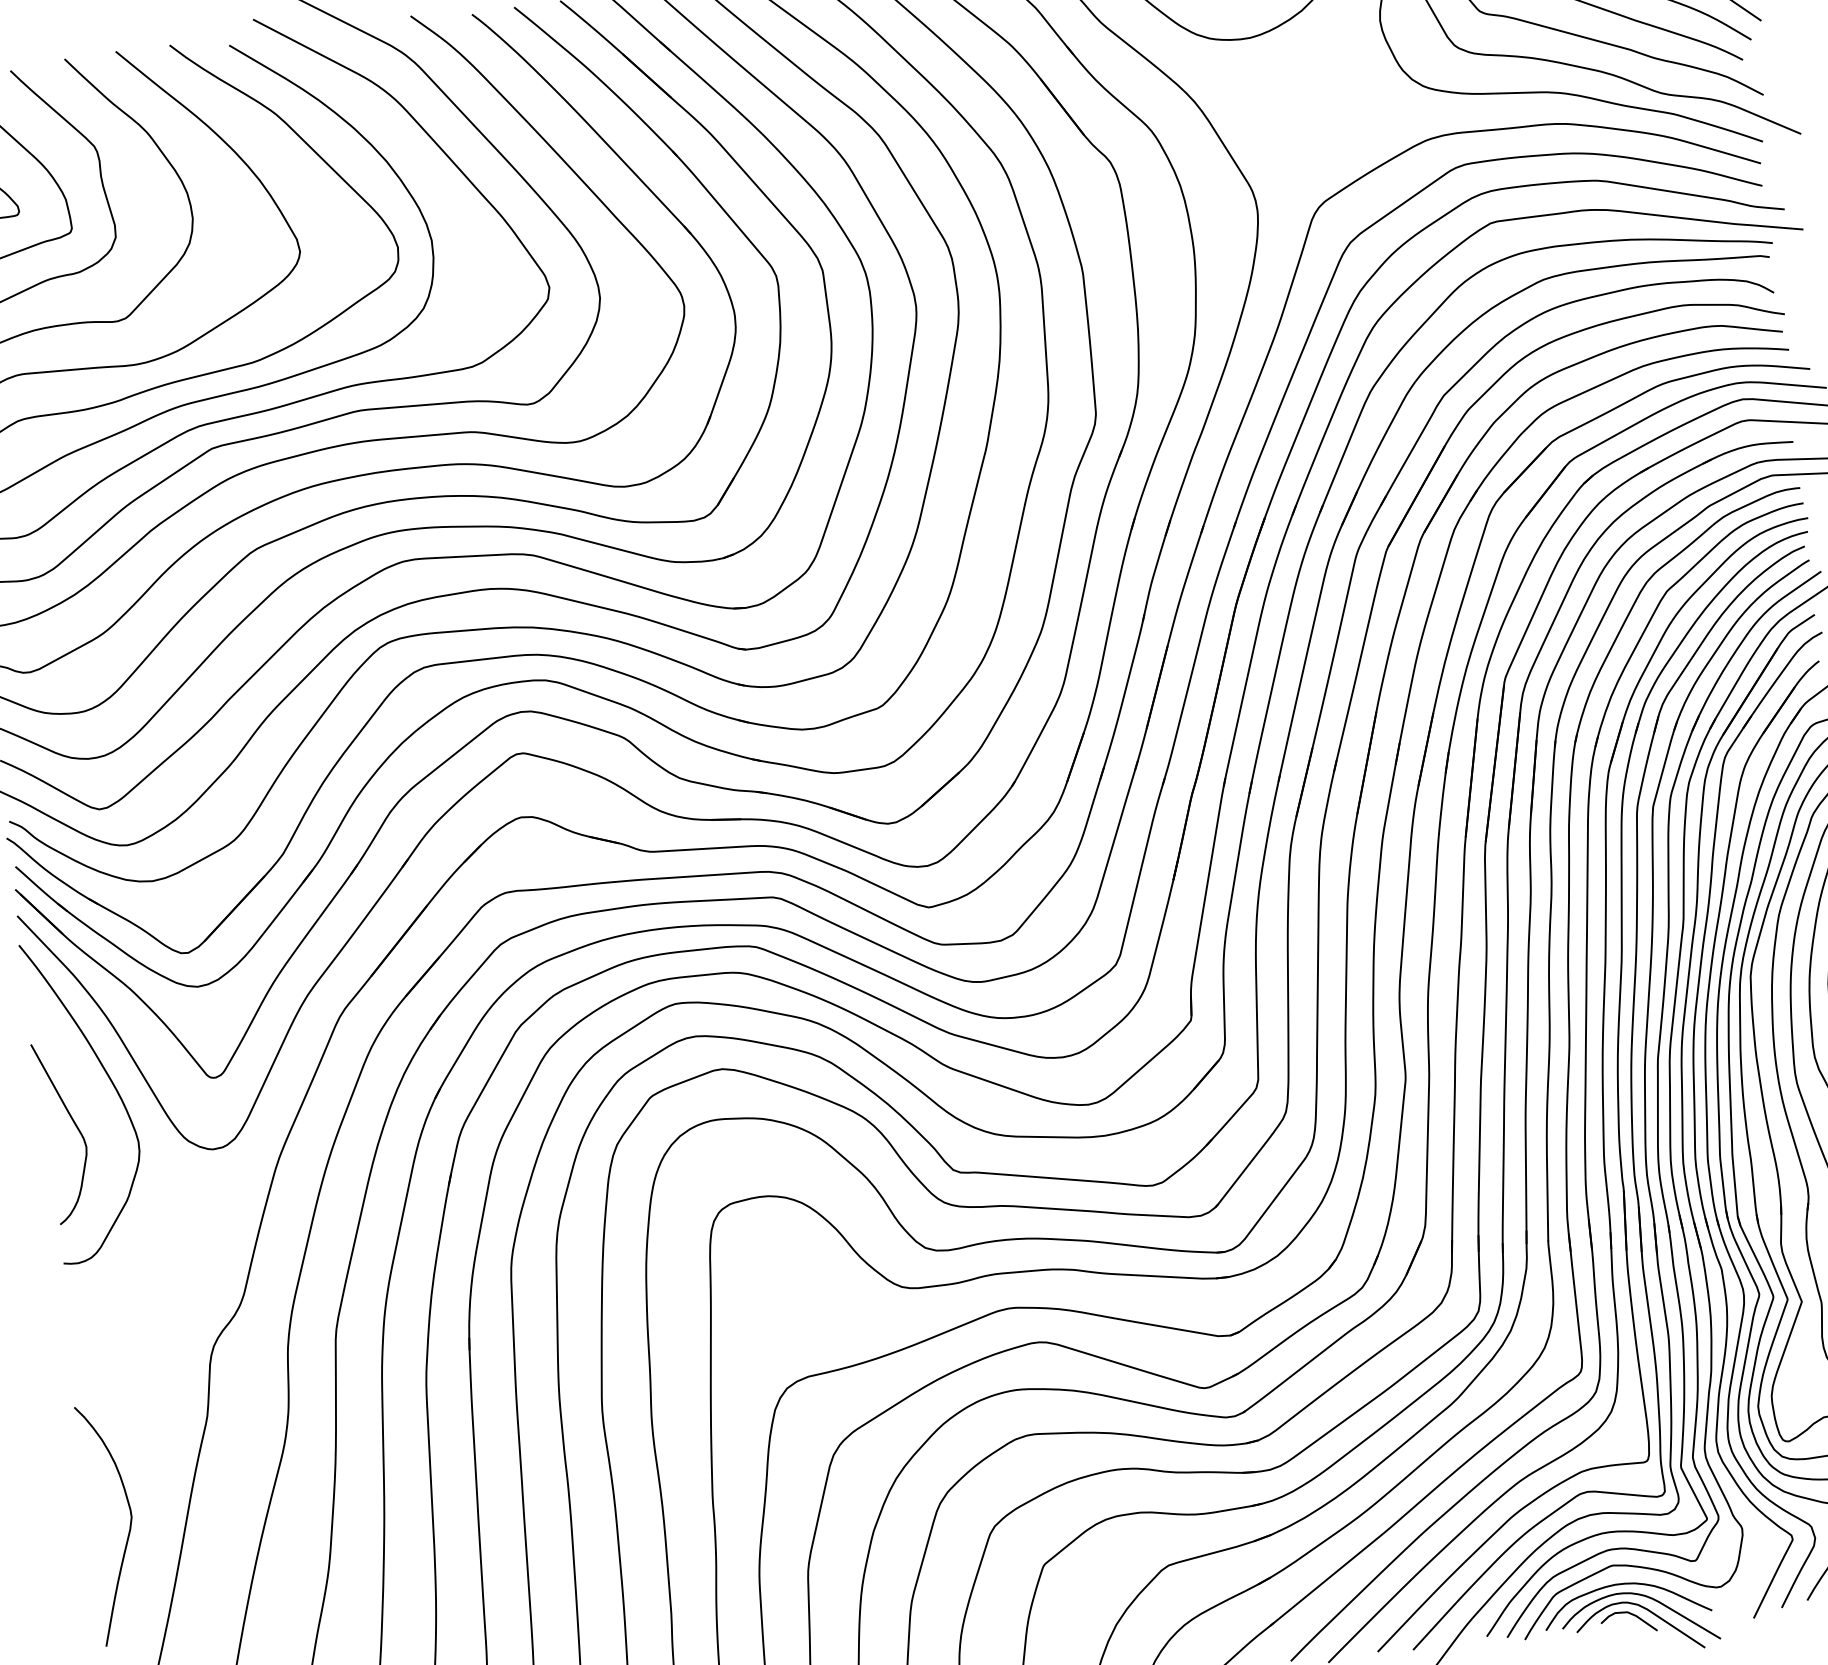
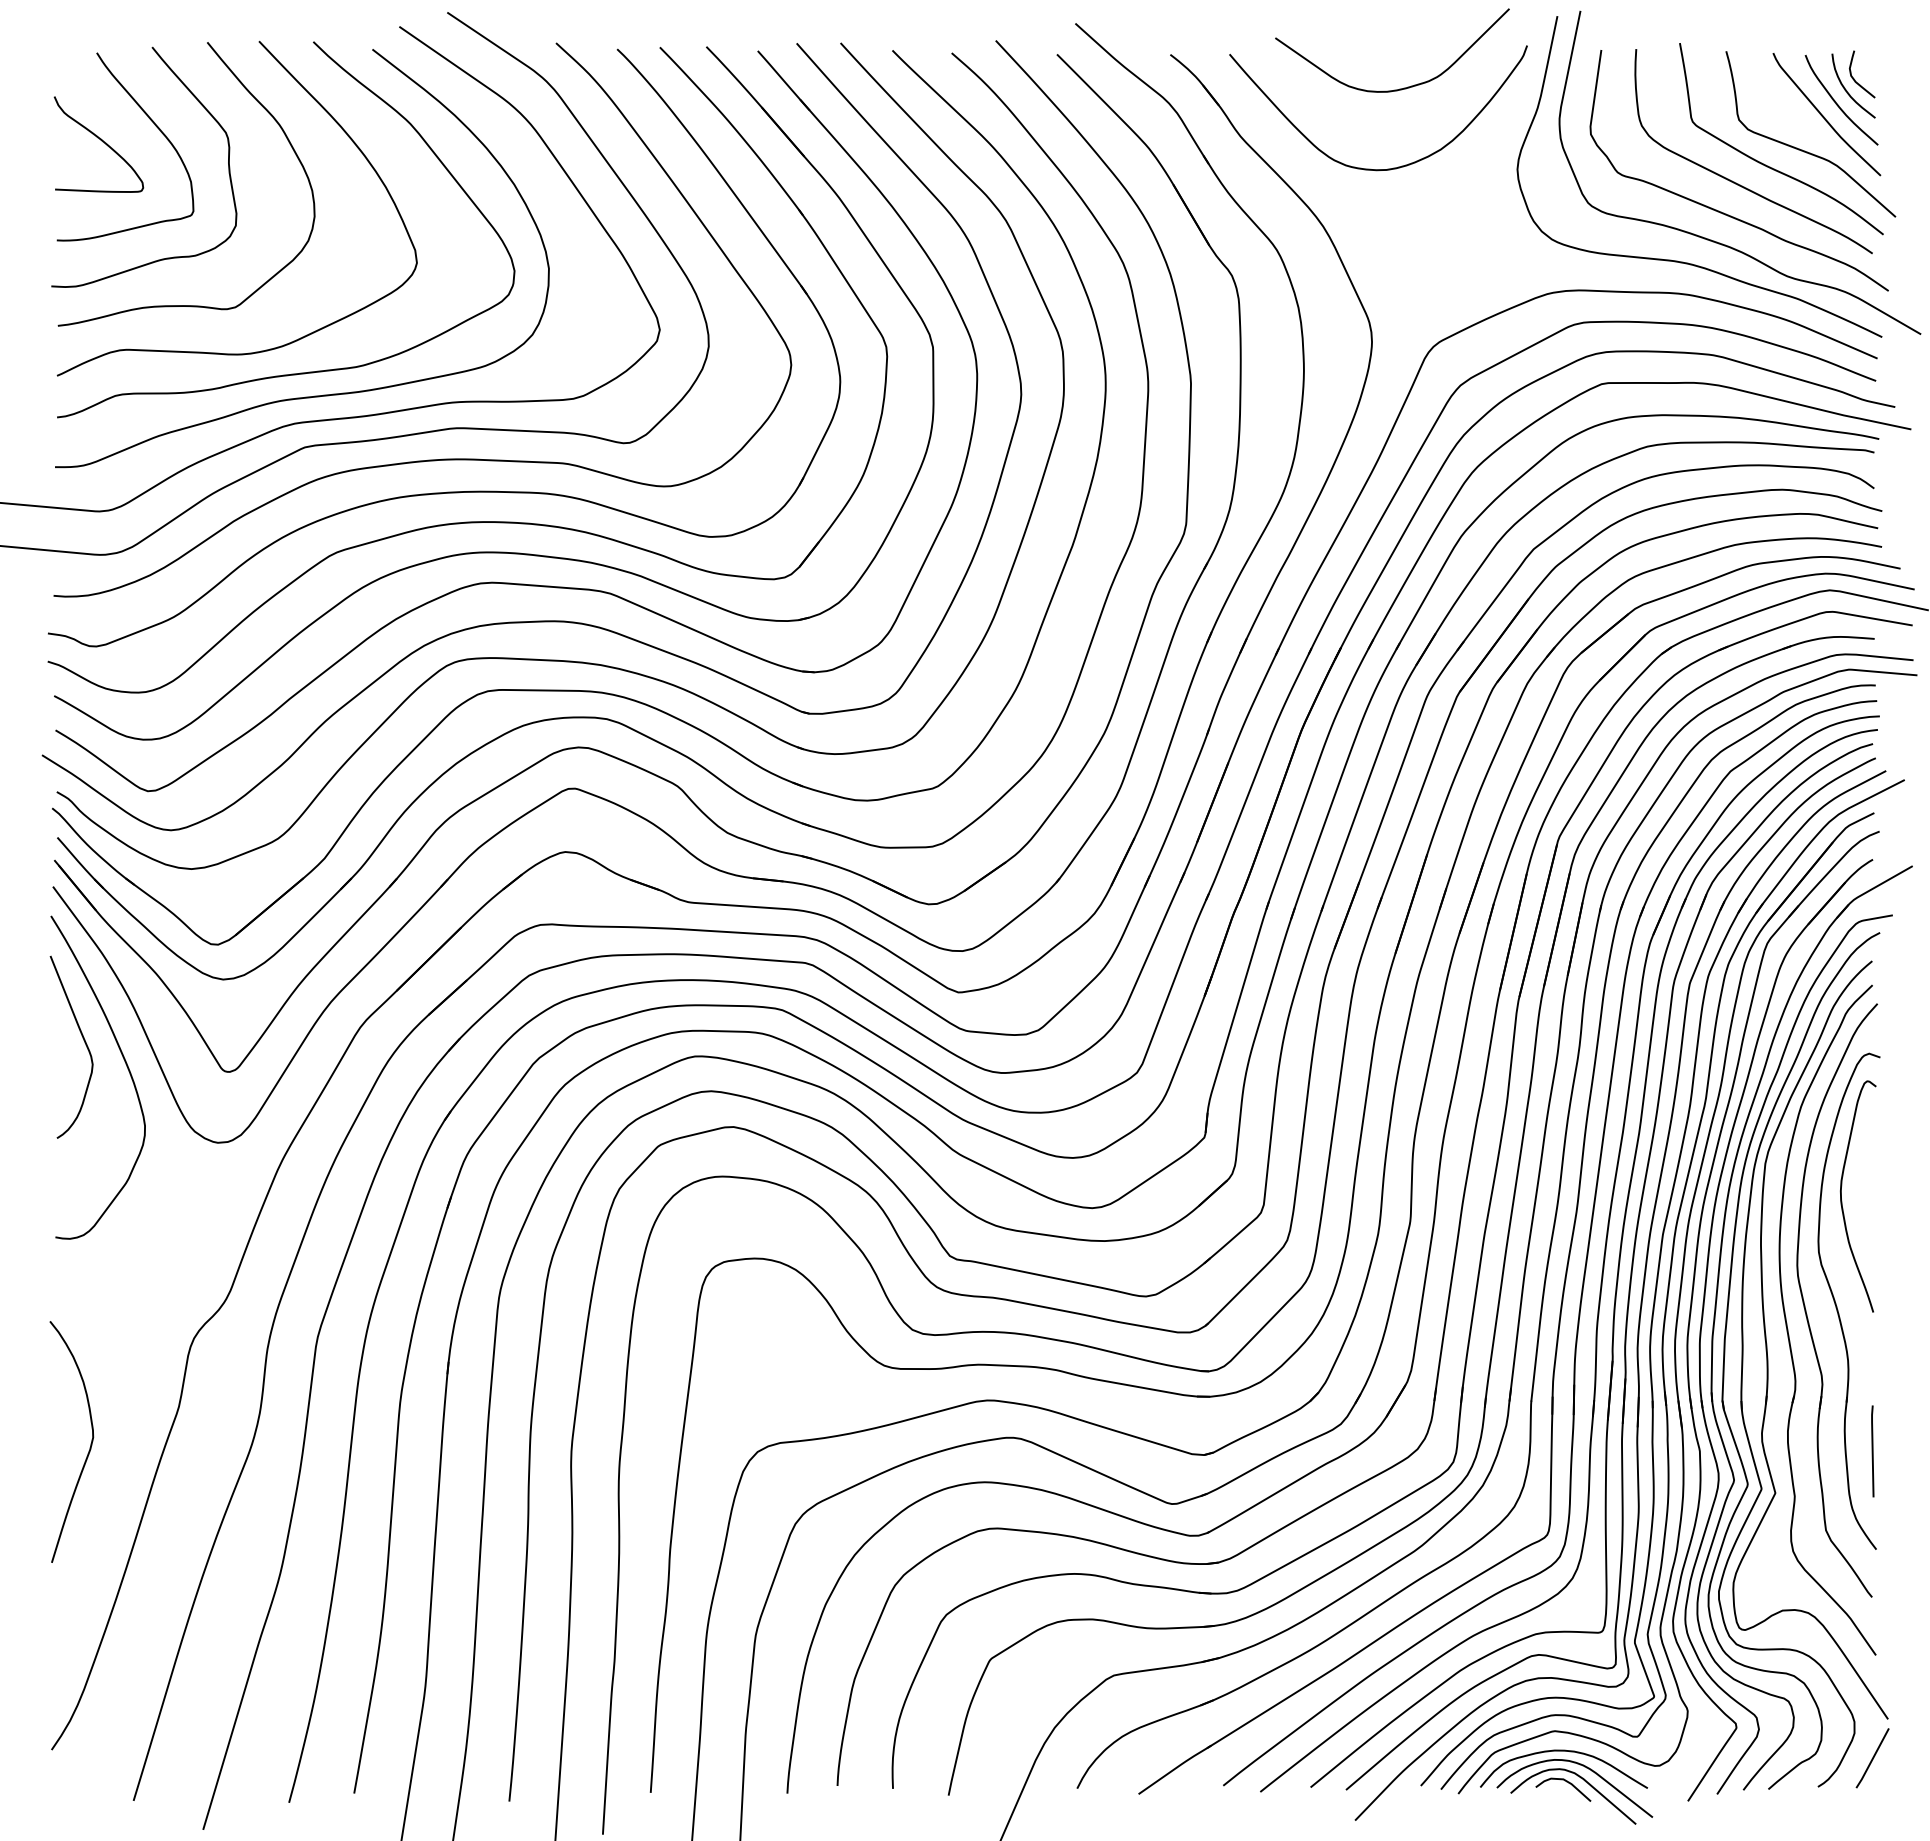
curve: (75, 1127) -> (84, 1043), moved
curve: (129, 1527) -> (89, 1447), moved

